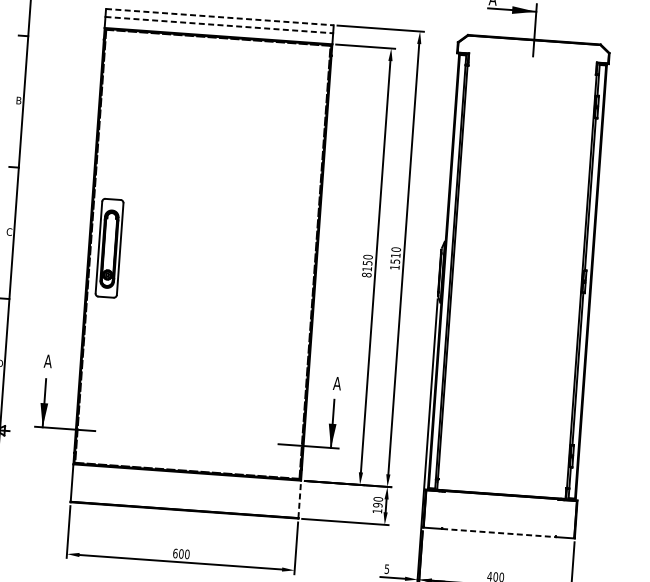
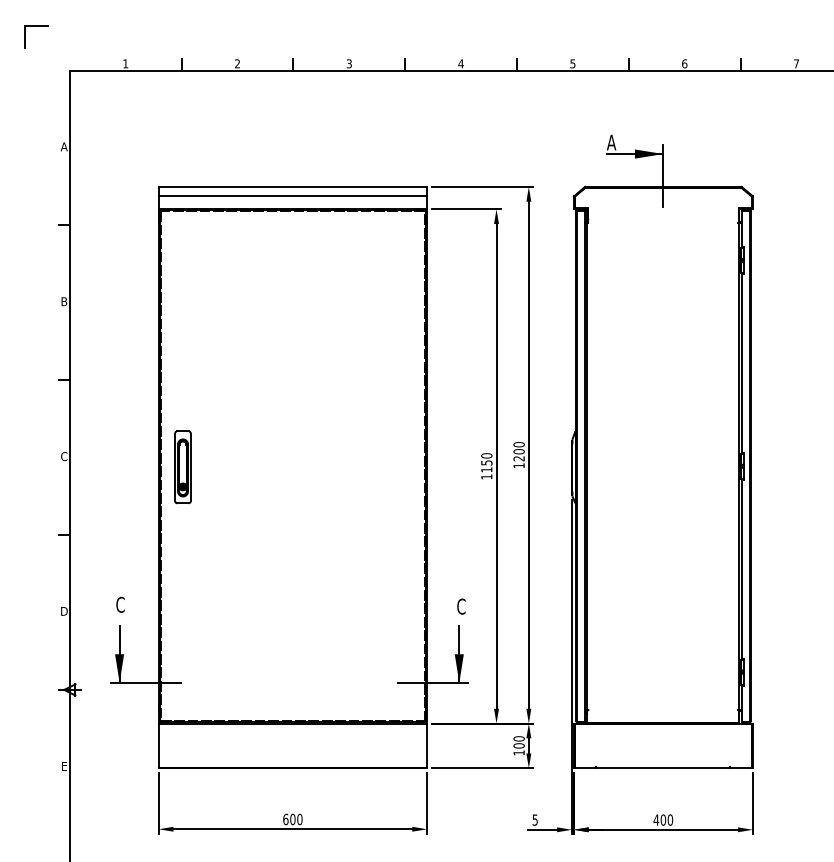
line: (220, 16) -> (293, 186), dashed -> solid
line: (219, 25) -> (293, 196), dashed -> solid
part: (109, 248) -> (182, 467), size x0.62
text: (395, 258) -> (518, 455), 1510 -> 1200
text: (366, 274) -> (486, 476), 8150 -> 1150
text: (48, 361) -> (120, 604), A -> C
text: (336, 383) -> (460, 606), A -> C
line: (300, 499) -> (427, 745), dashed -> solid
text: (378, 504) -> (519, 745), 190 -> 100
line: (499, 533) -> (663, 768), dashed -> solid

